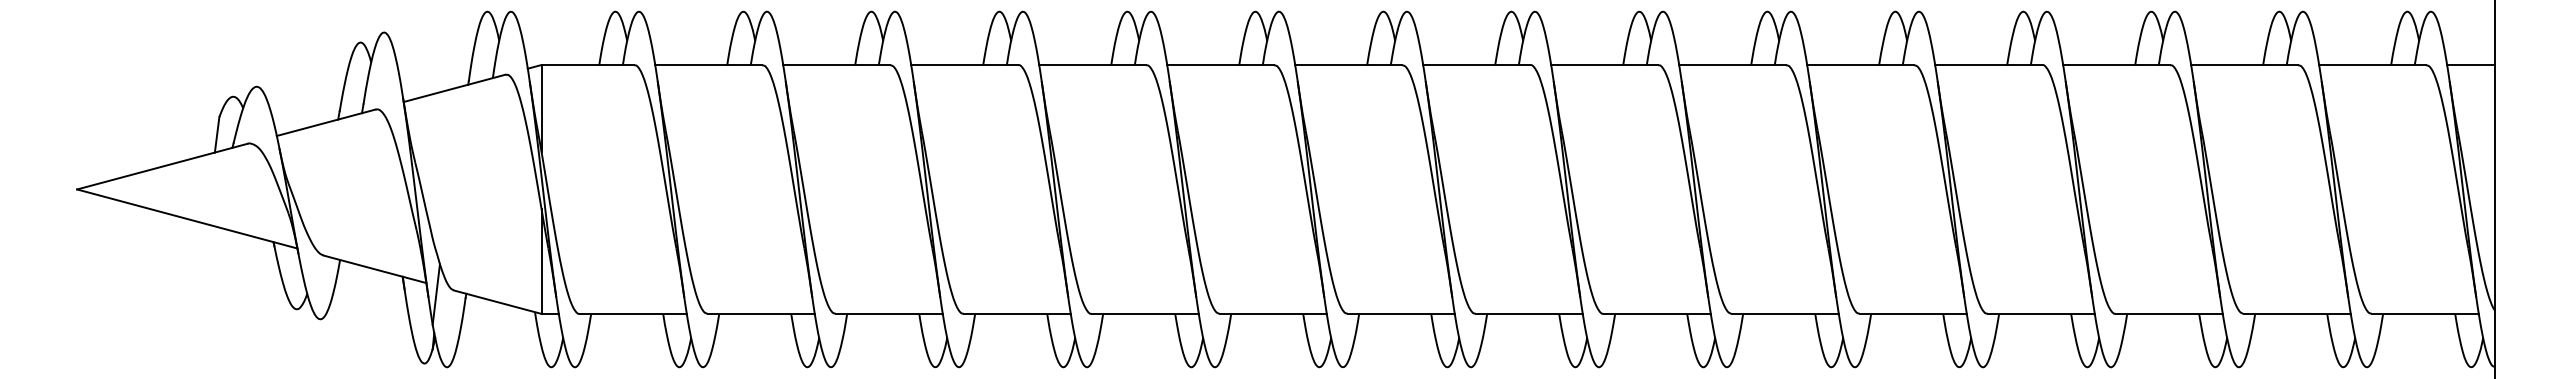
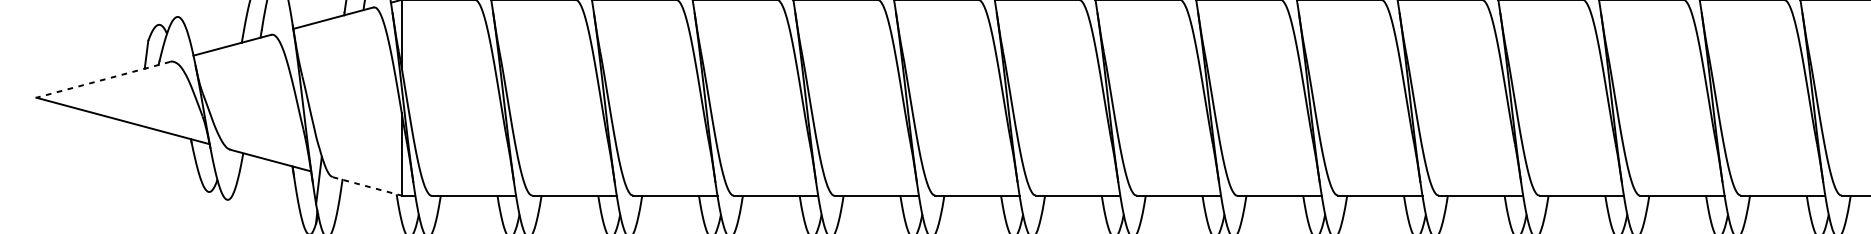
line: (161, 166) -> (102, 79), solid -> dashed
line: (498, 302) -> (367, 186), solid -> dashed

